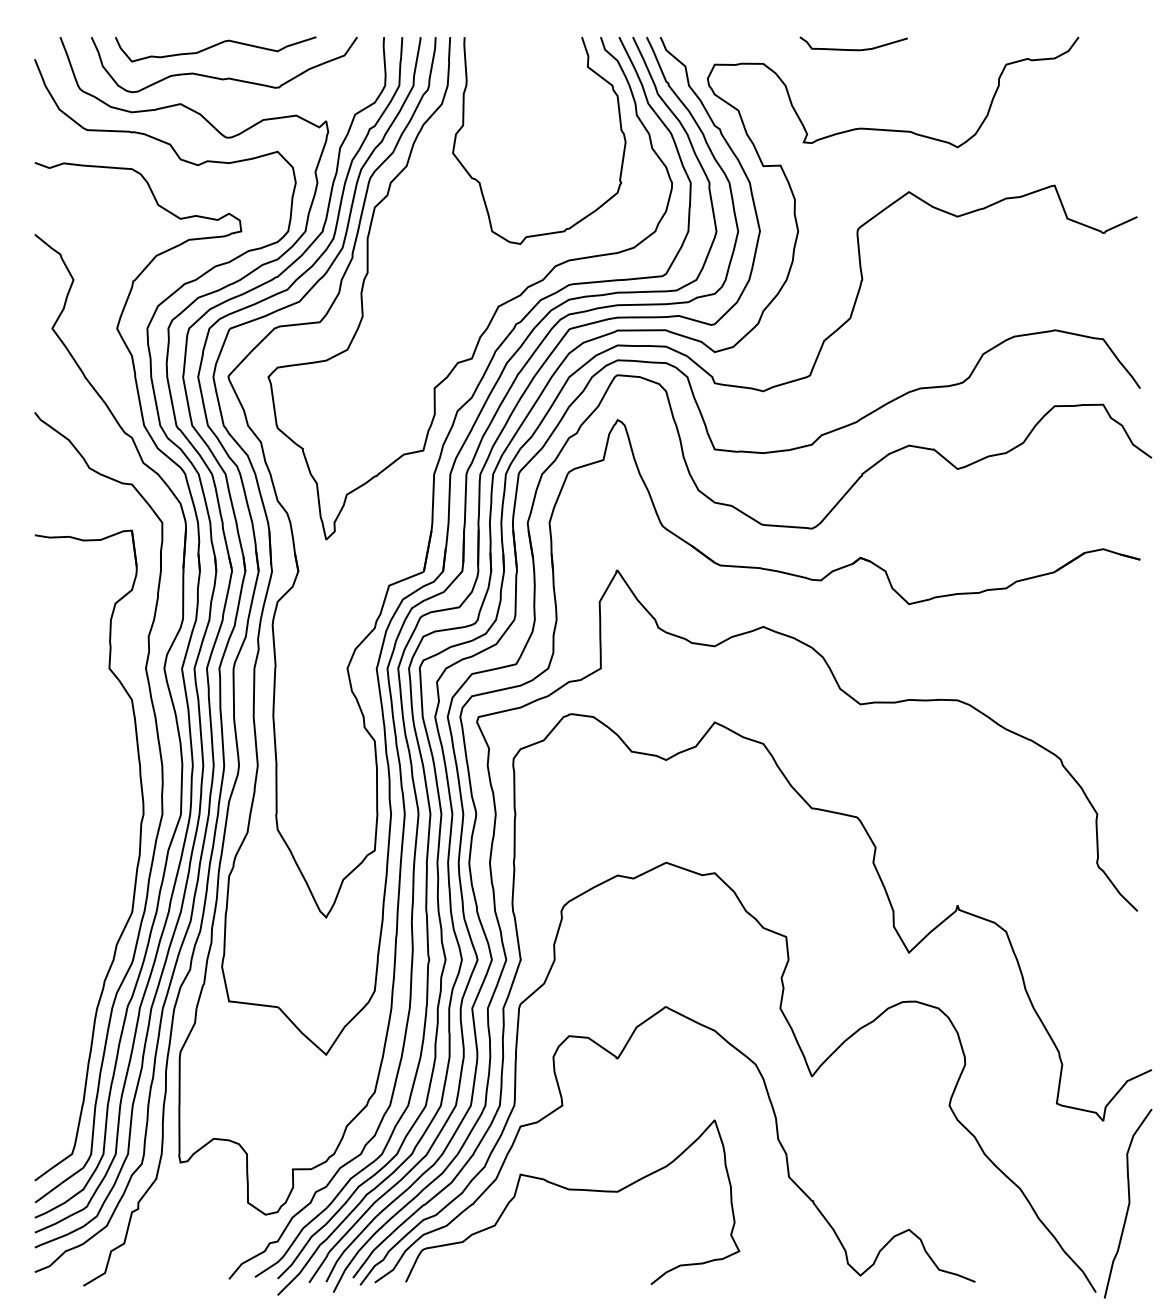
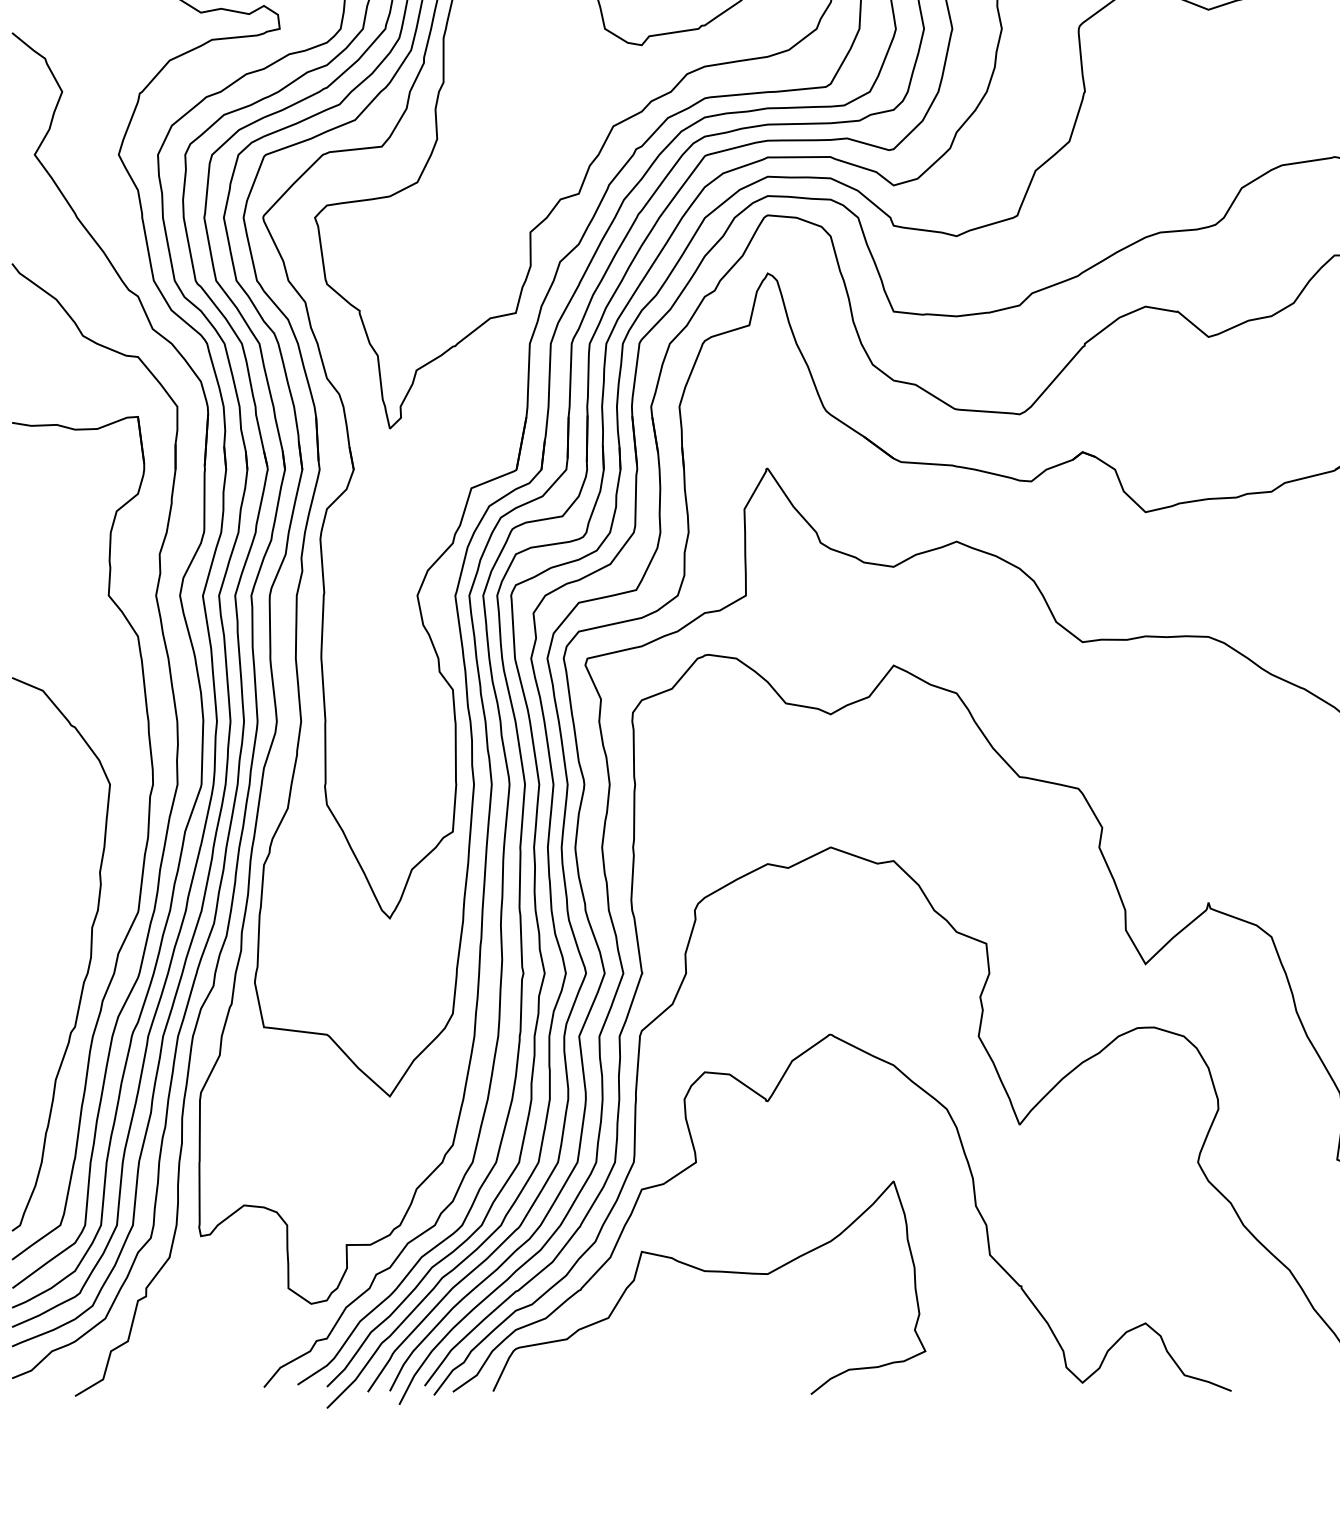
curve: (94, 945) -> (89, 954), added

